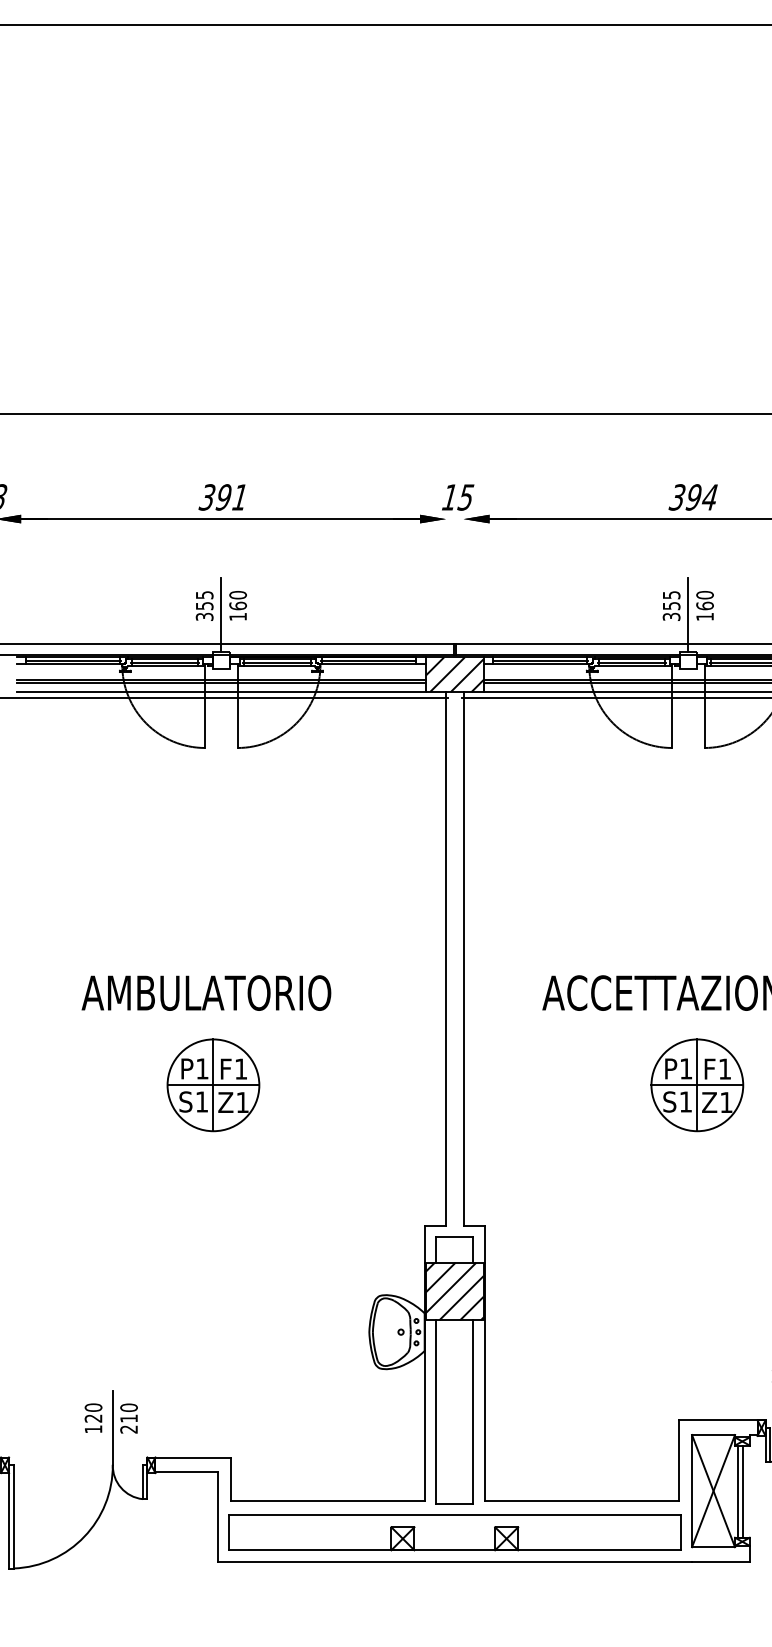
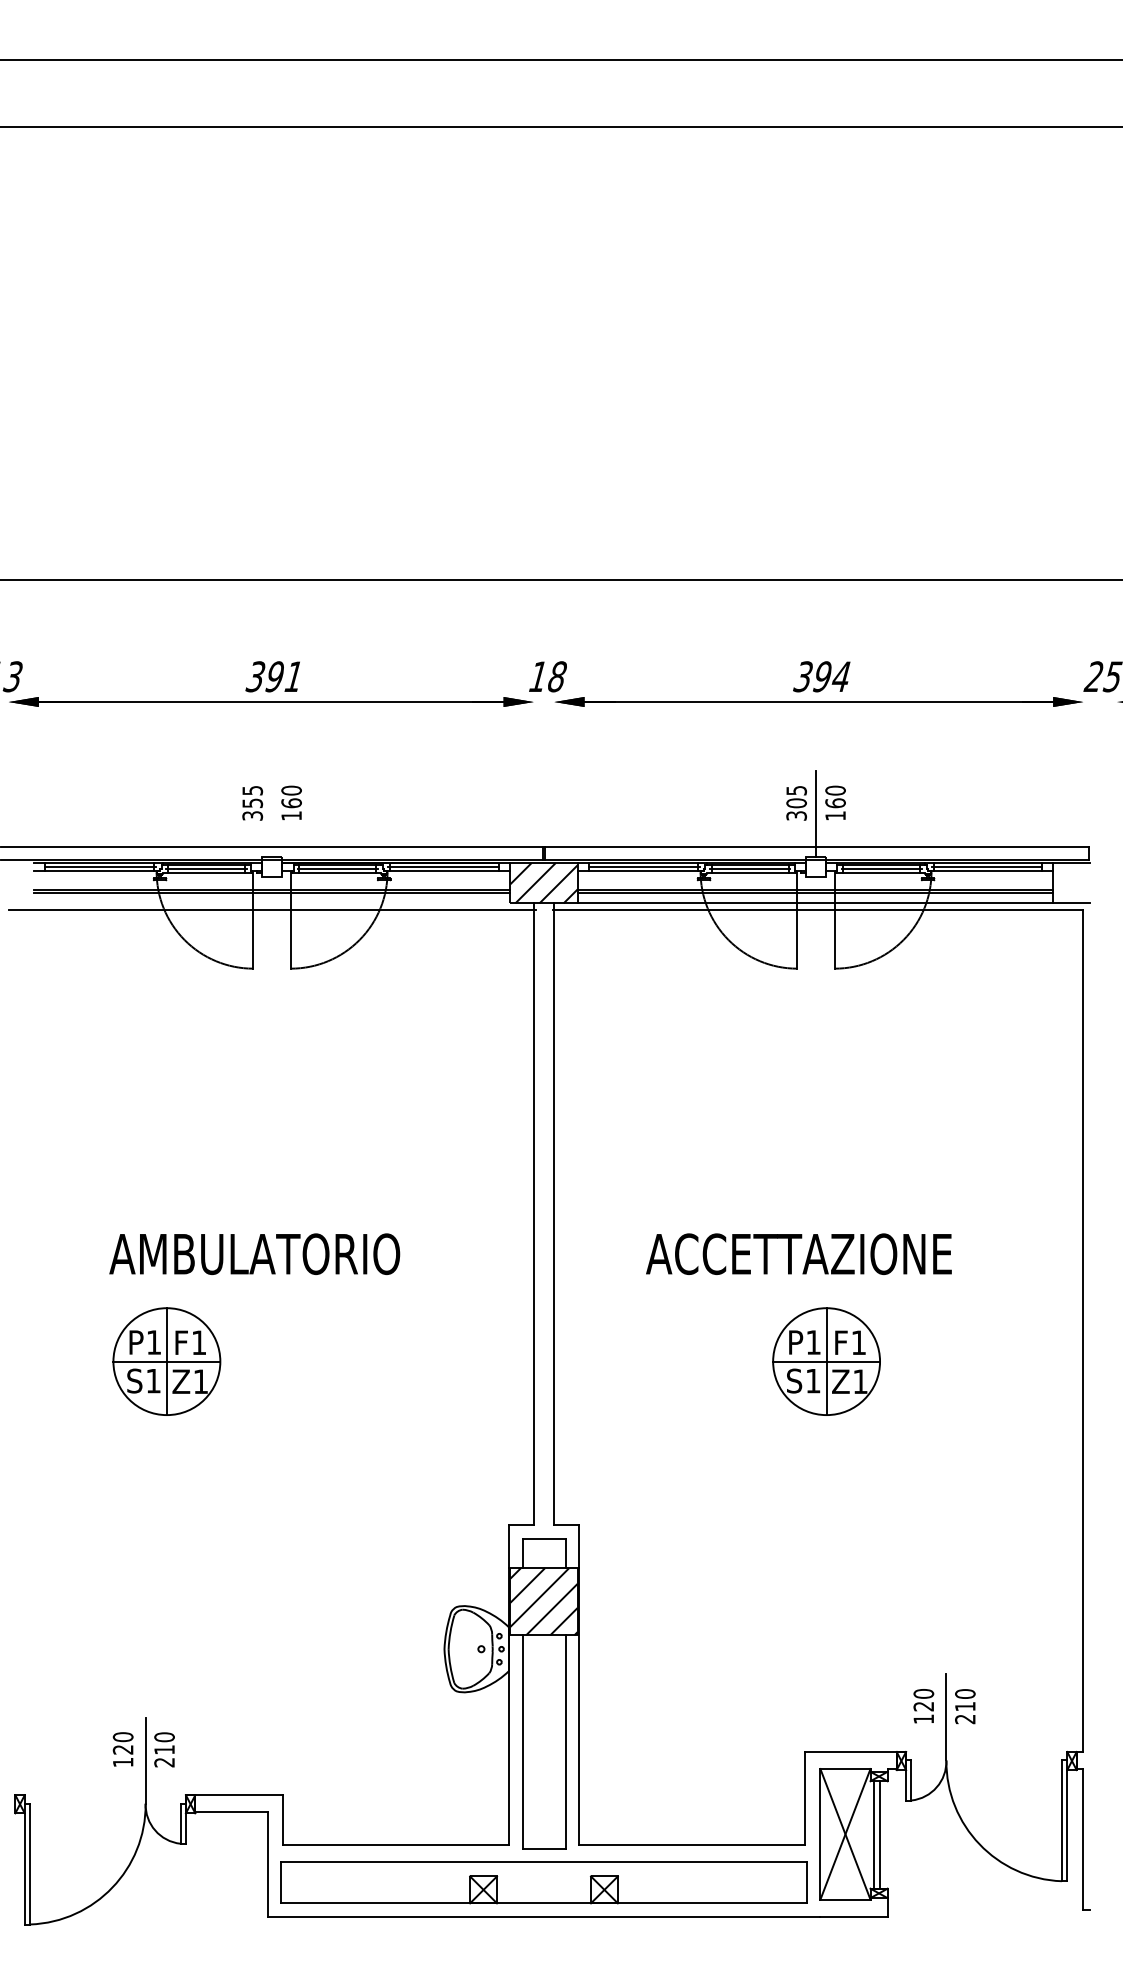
text: (465, 497) -> (556, 676), 15 -> 18
text: (671, 606) -> (796, 803), 355 -> 305
line: (221, 614) -> (272, 813), removed
line: (220, 692) -> (271, 903), removed
part: (213, 1085) -> (166, 1361), moved

